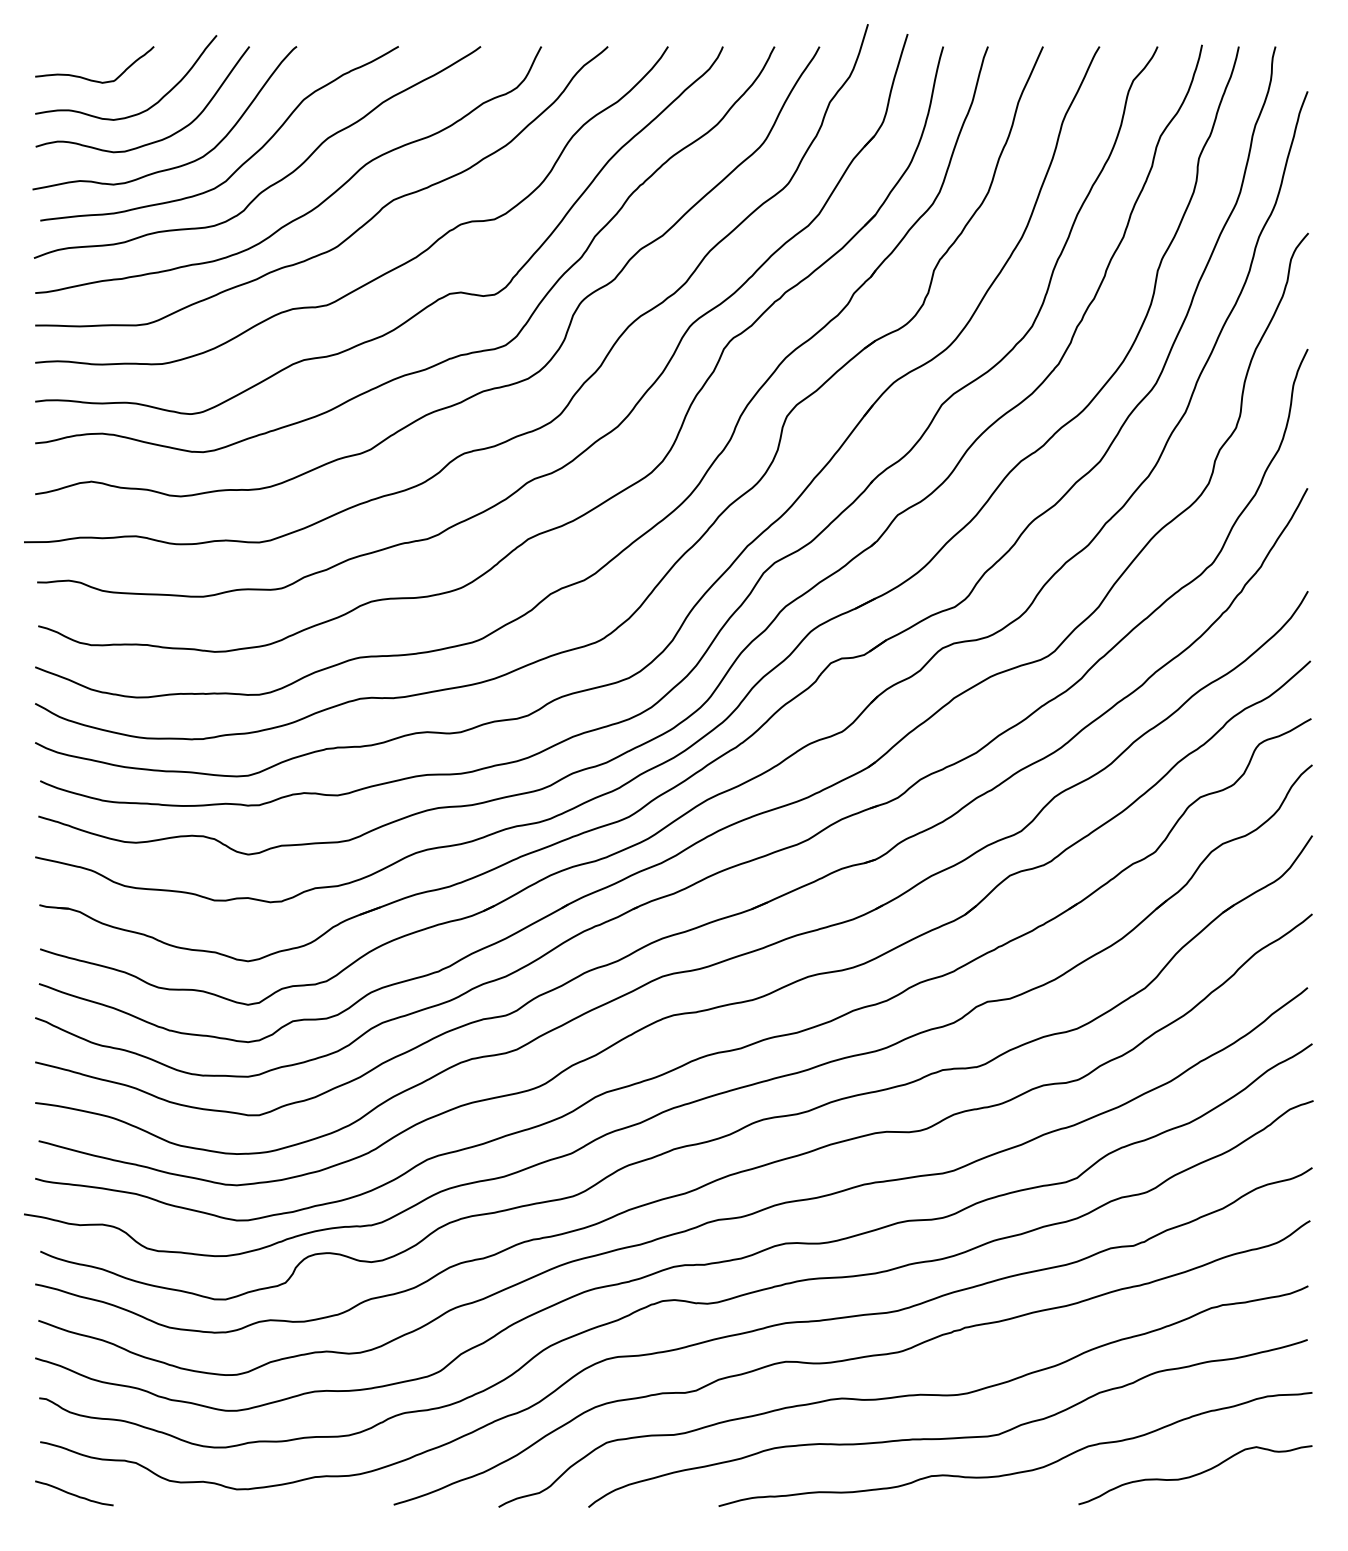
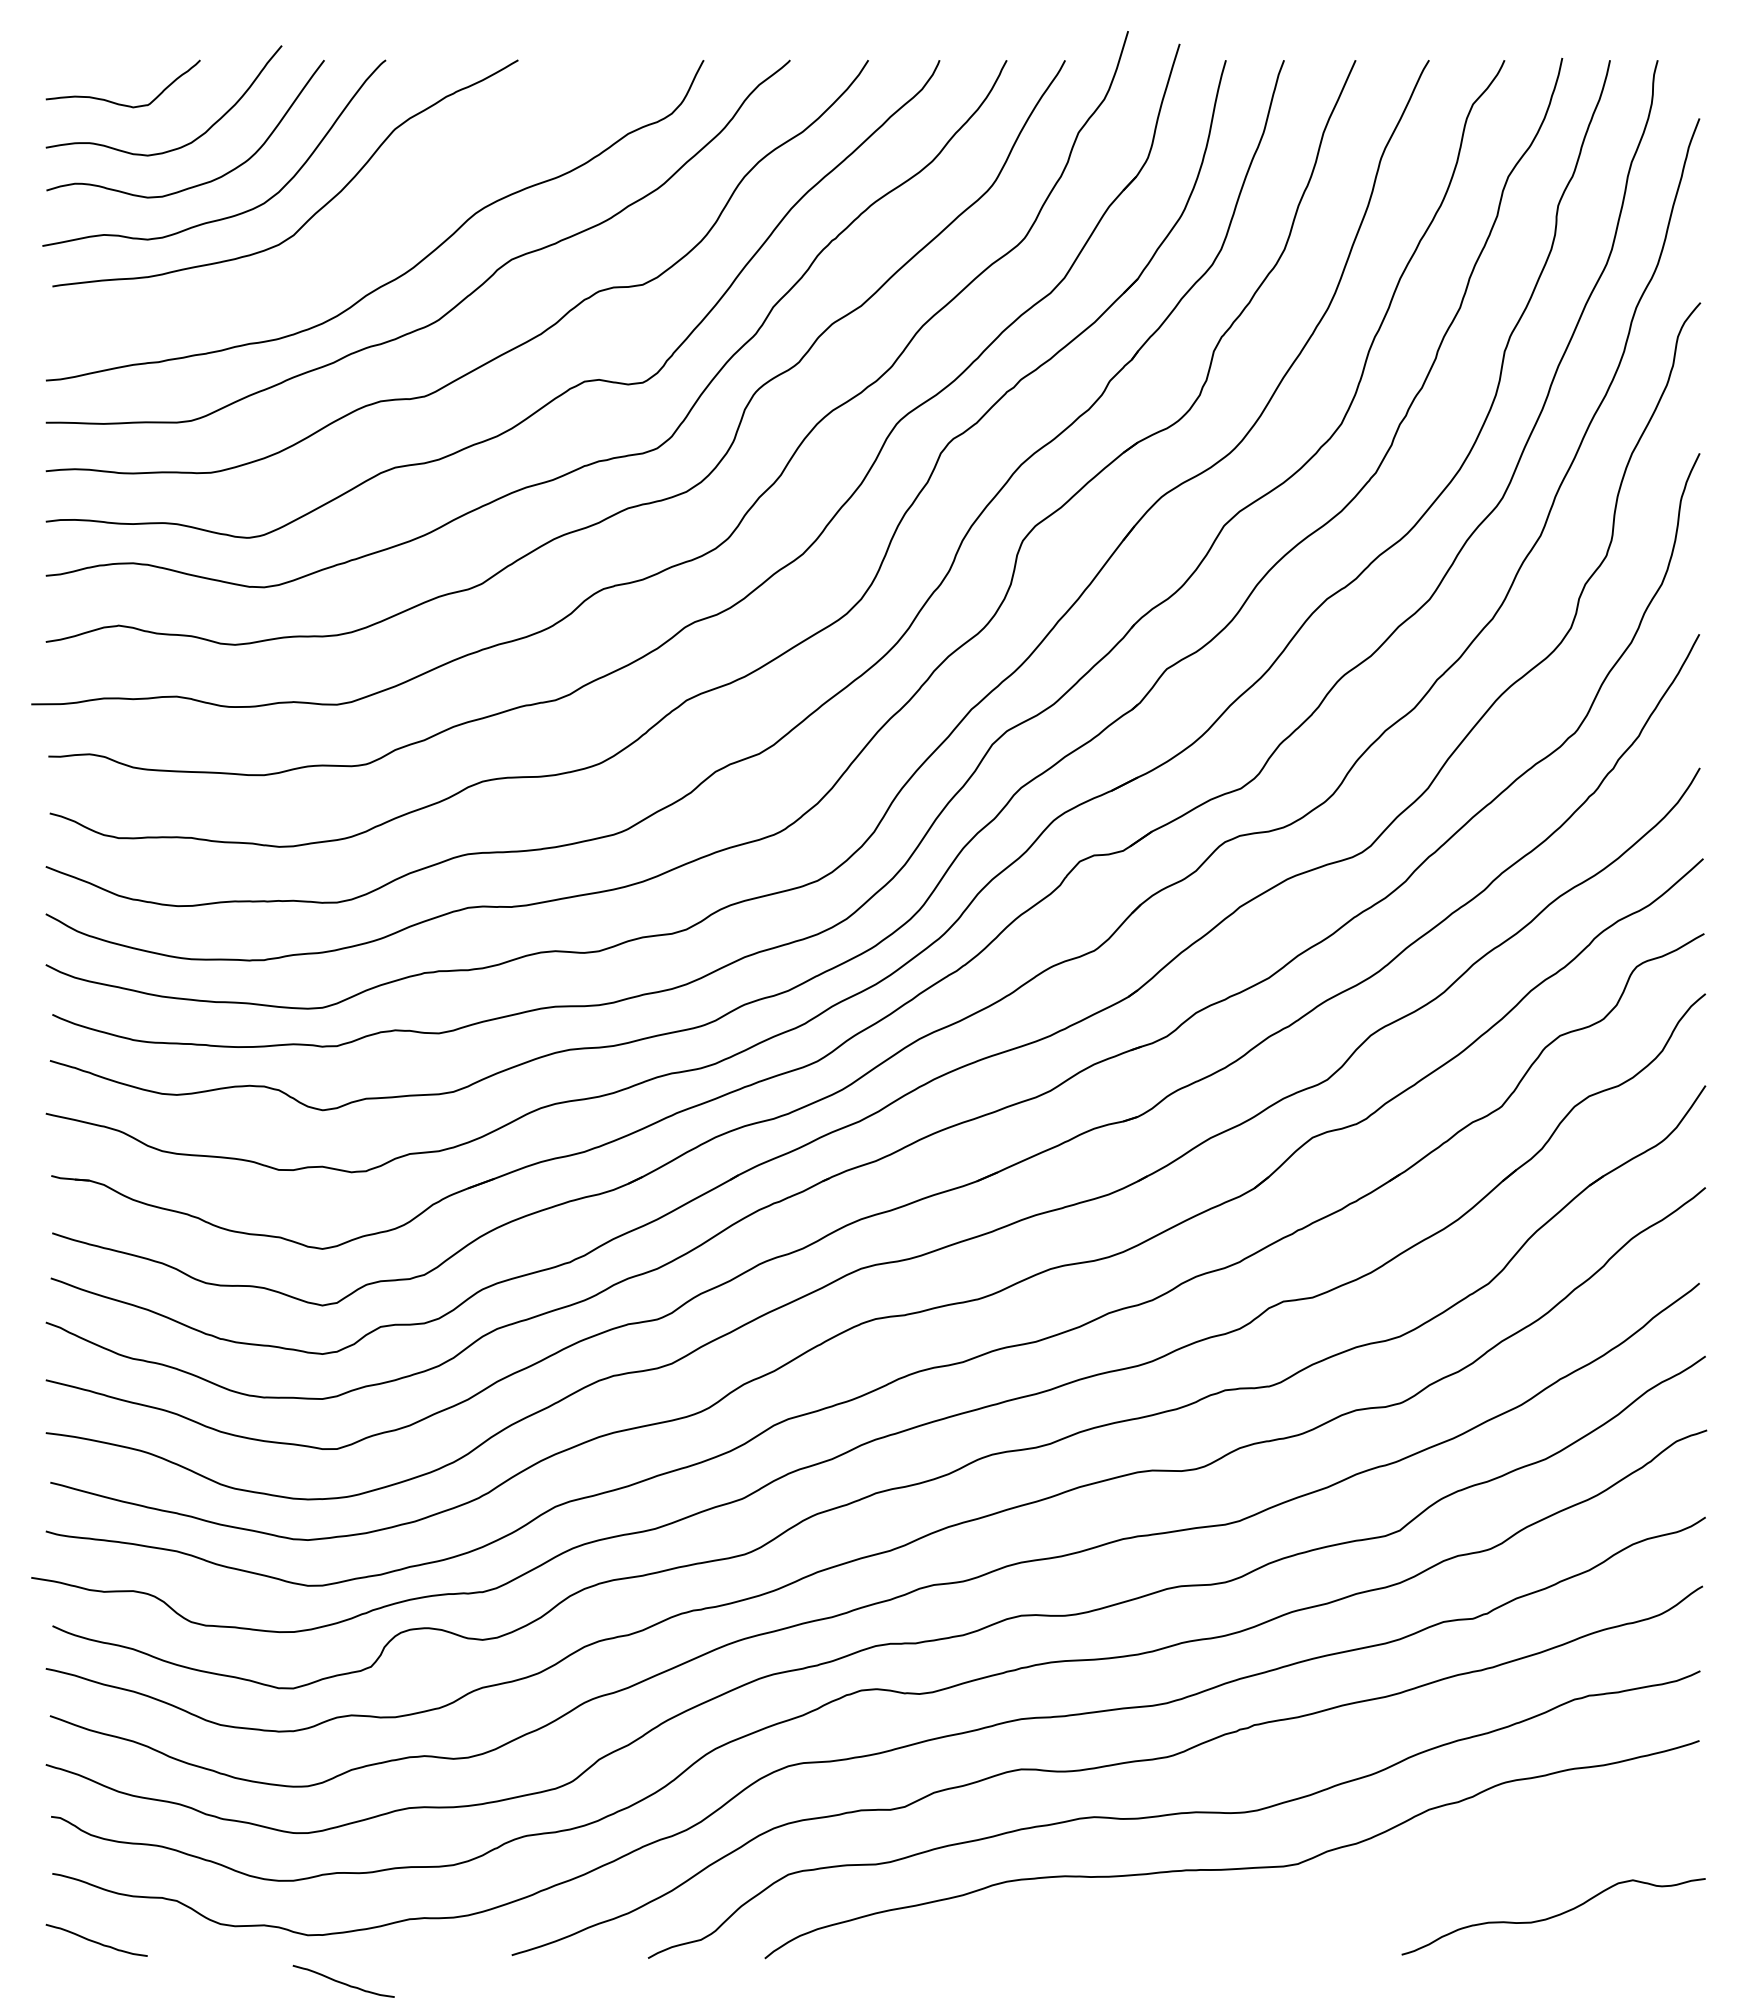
curve: (275, 182) -> (358, 236), removed
curve: (1017, 1471) -> (1322, 1912), removed
curve: (264, 1525) -> (343, 1982), added

